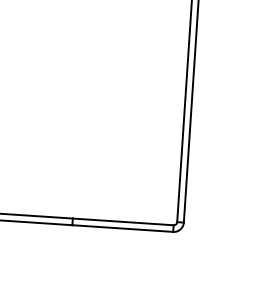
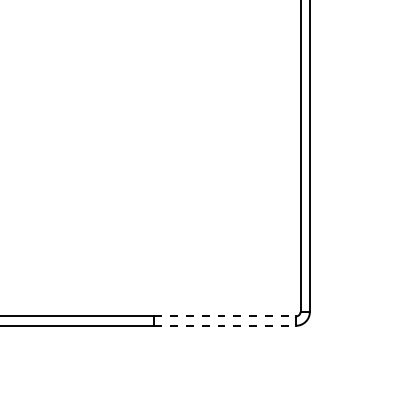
line: (123, 221) -> (225, 316), solid -> dashed
line: (123, 228) -> (225, 325), solid -> dashed

